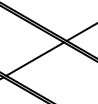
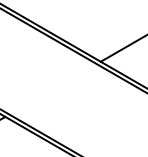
line: (35, 58) -> (53, 88), removed

